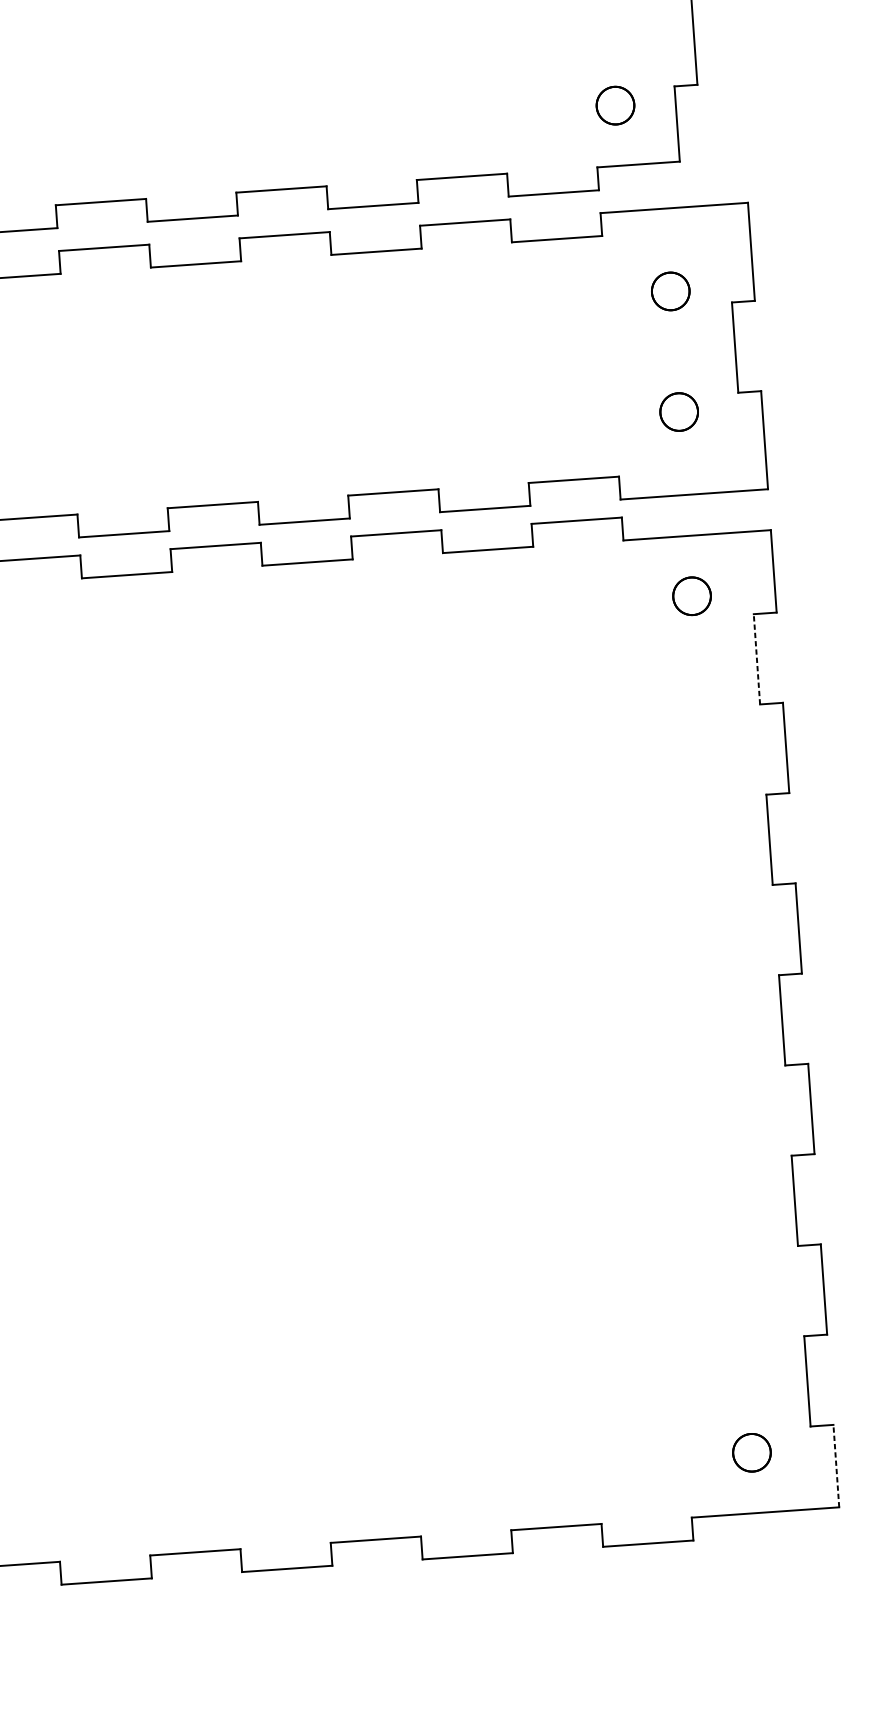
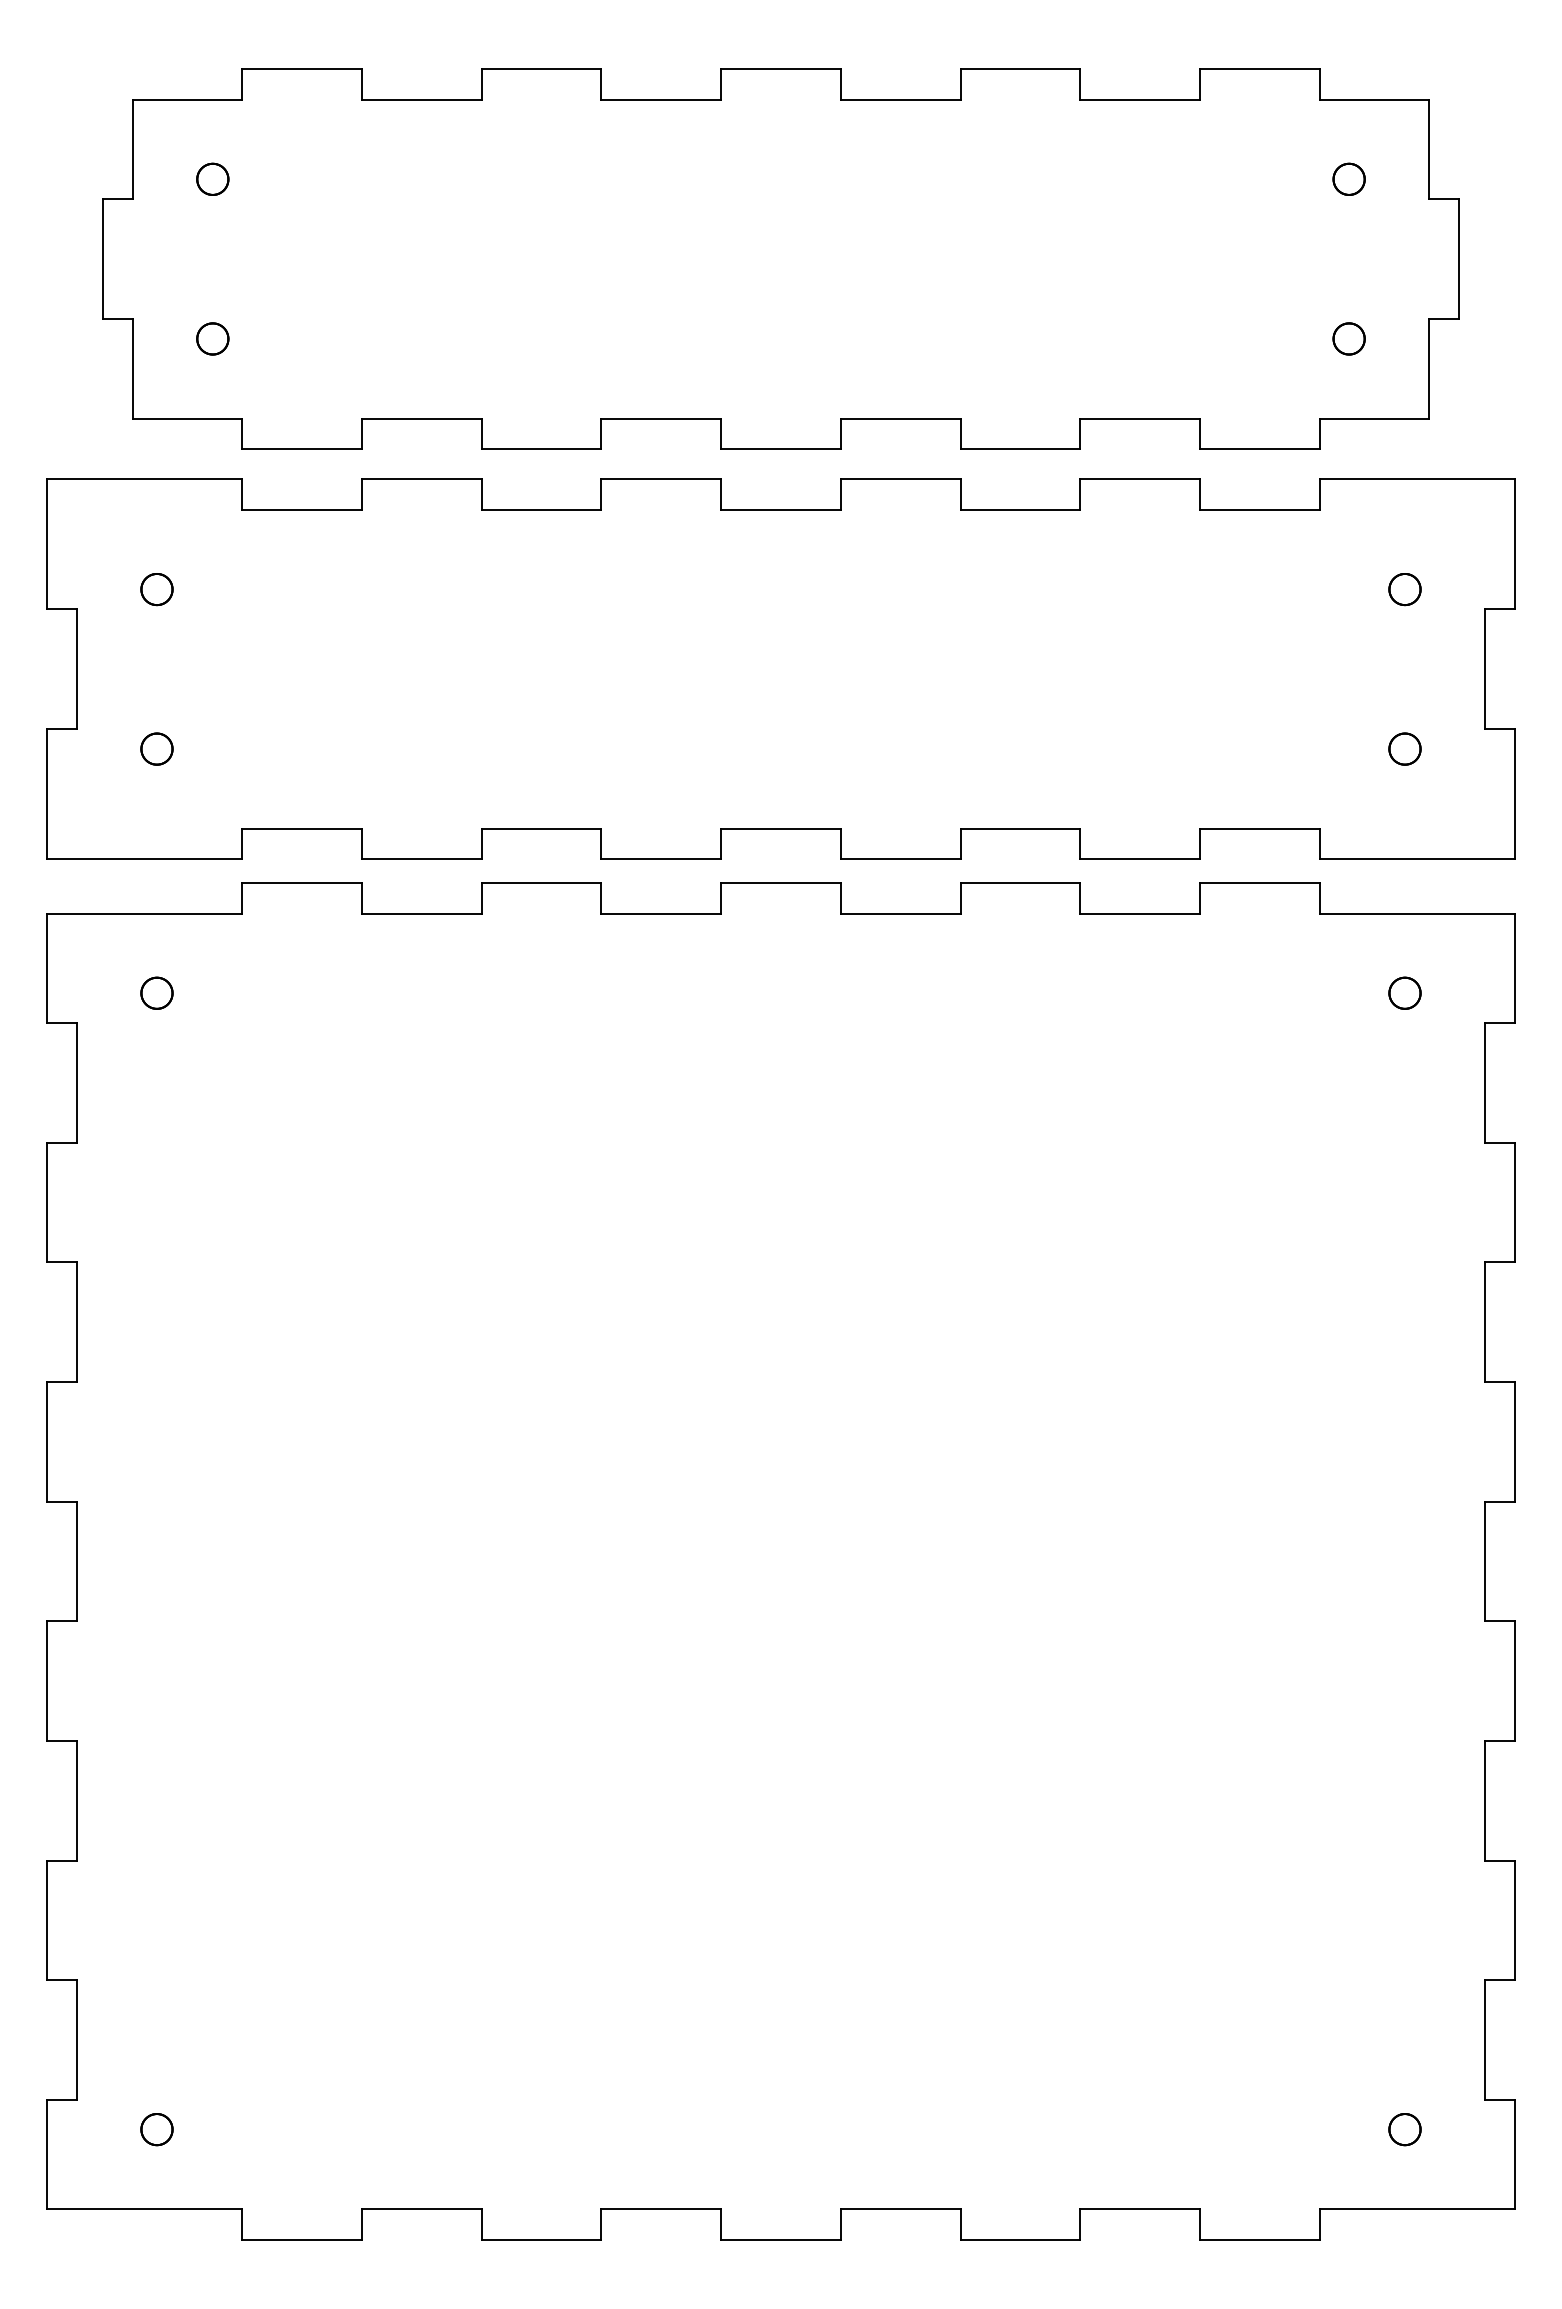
part: (614, 105) -> (1348, 338), size x0.62
part: (670, 291) -> (1404, 589), size x0.62
part: (678, 411) -> (1404, 748), size x0.62
part: (691, 595) -> (1404, 992), size x0.62
line: (756, 659) -> (1484, 1082), dashed -> solid
part: (751, 1452) -> (1404, 2129), size x0.62
line: (836, 1465) -> (1515, 2154), dashed -> solid

